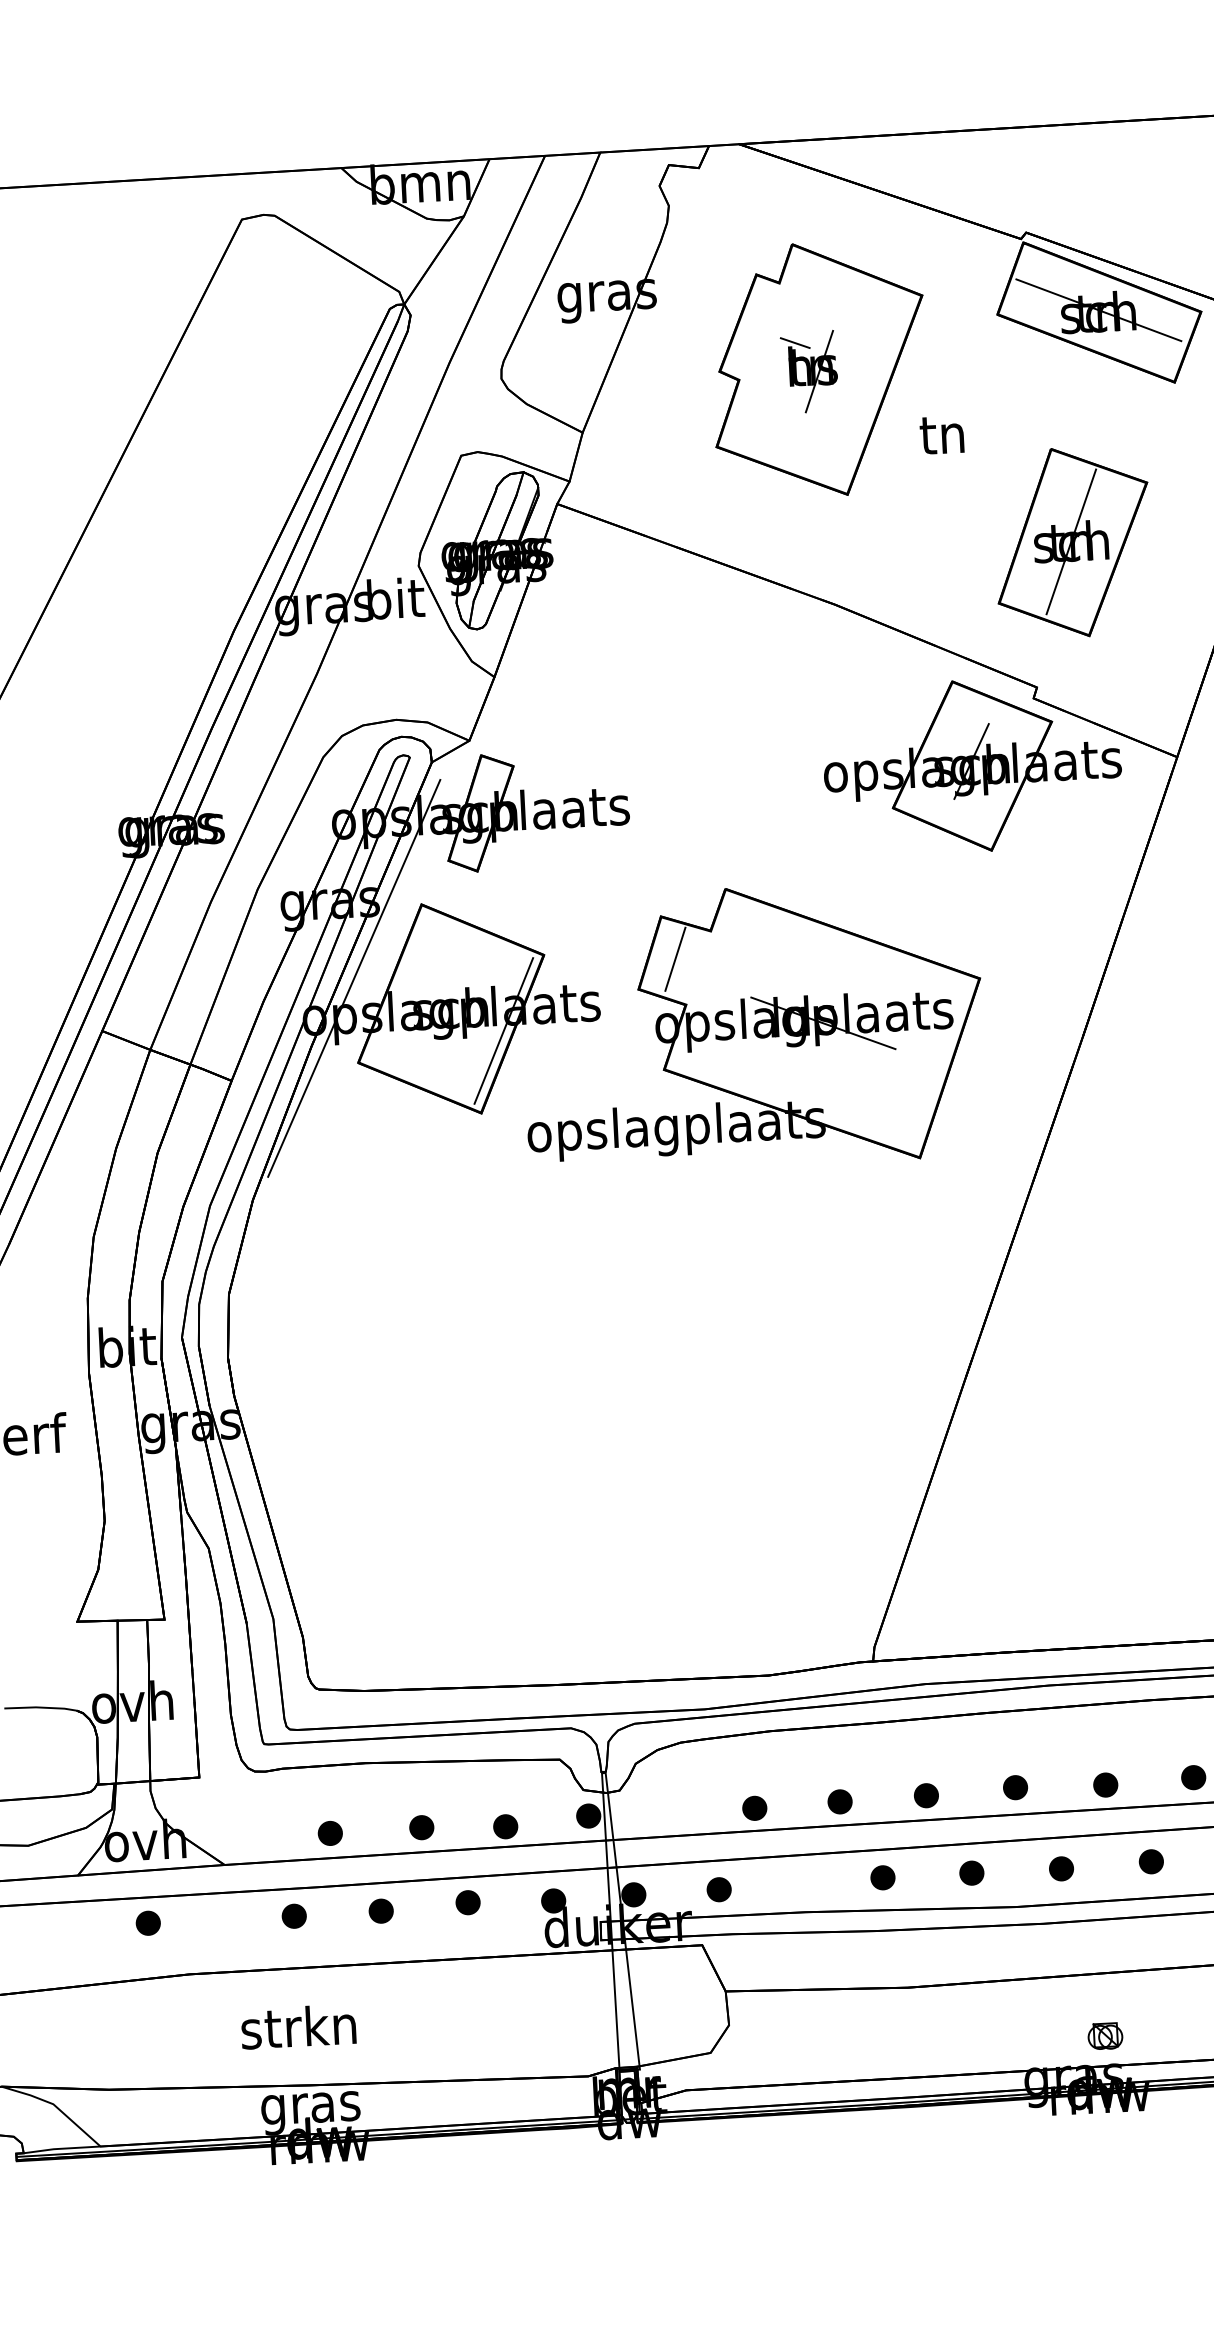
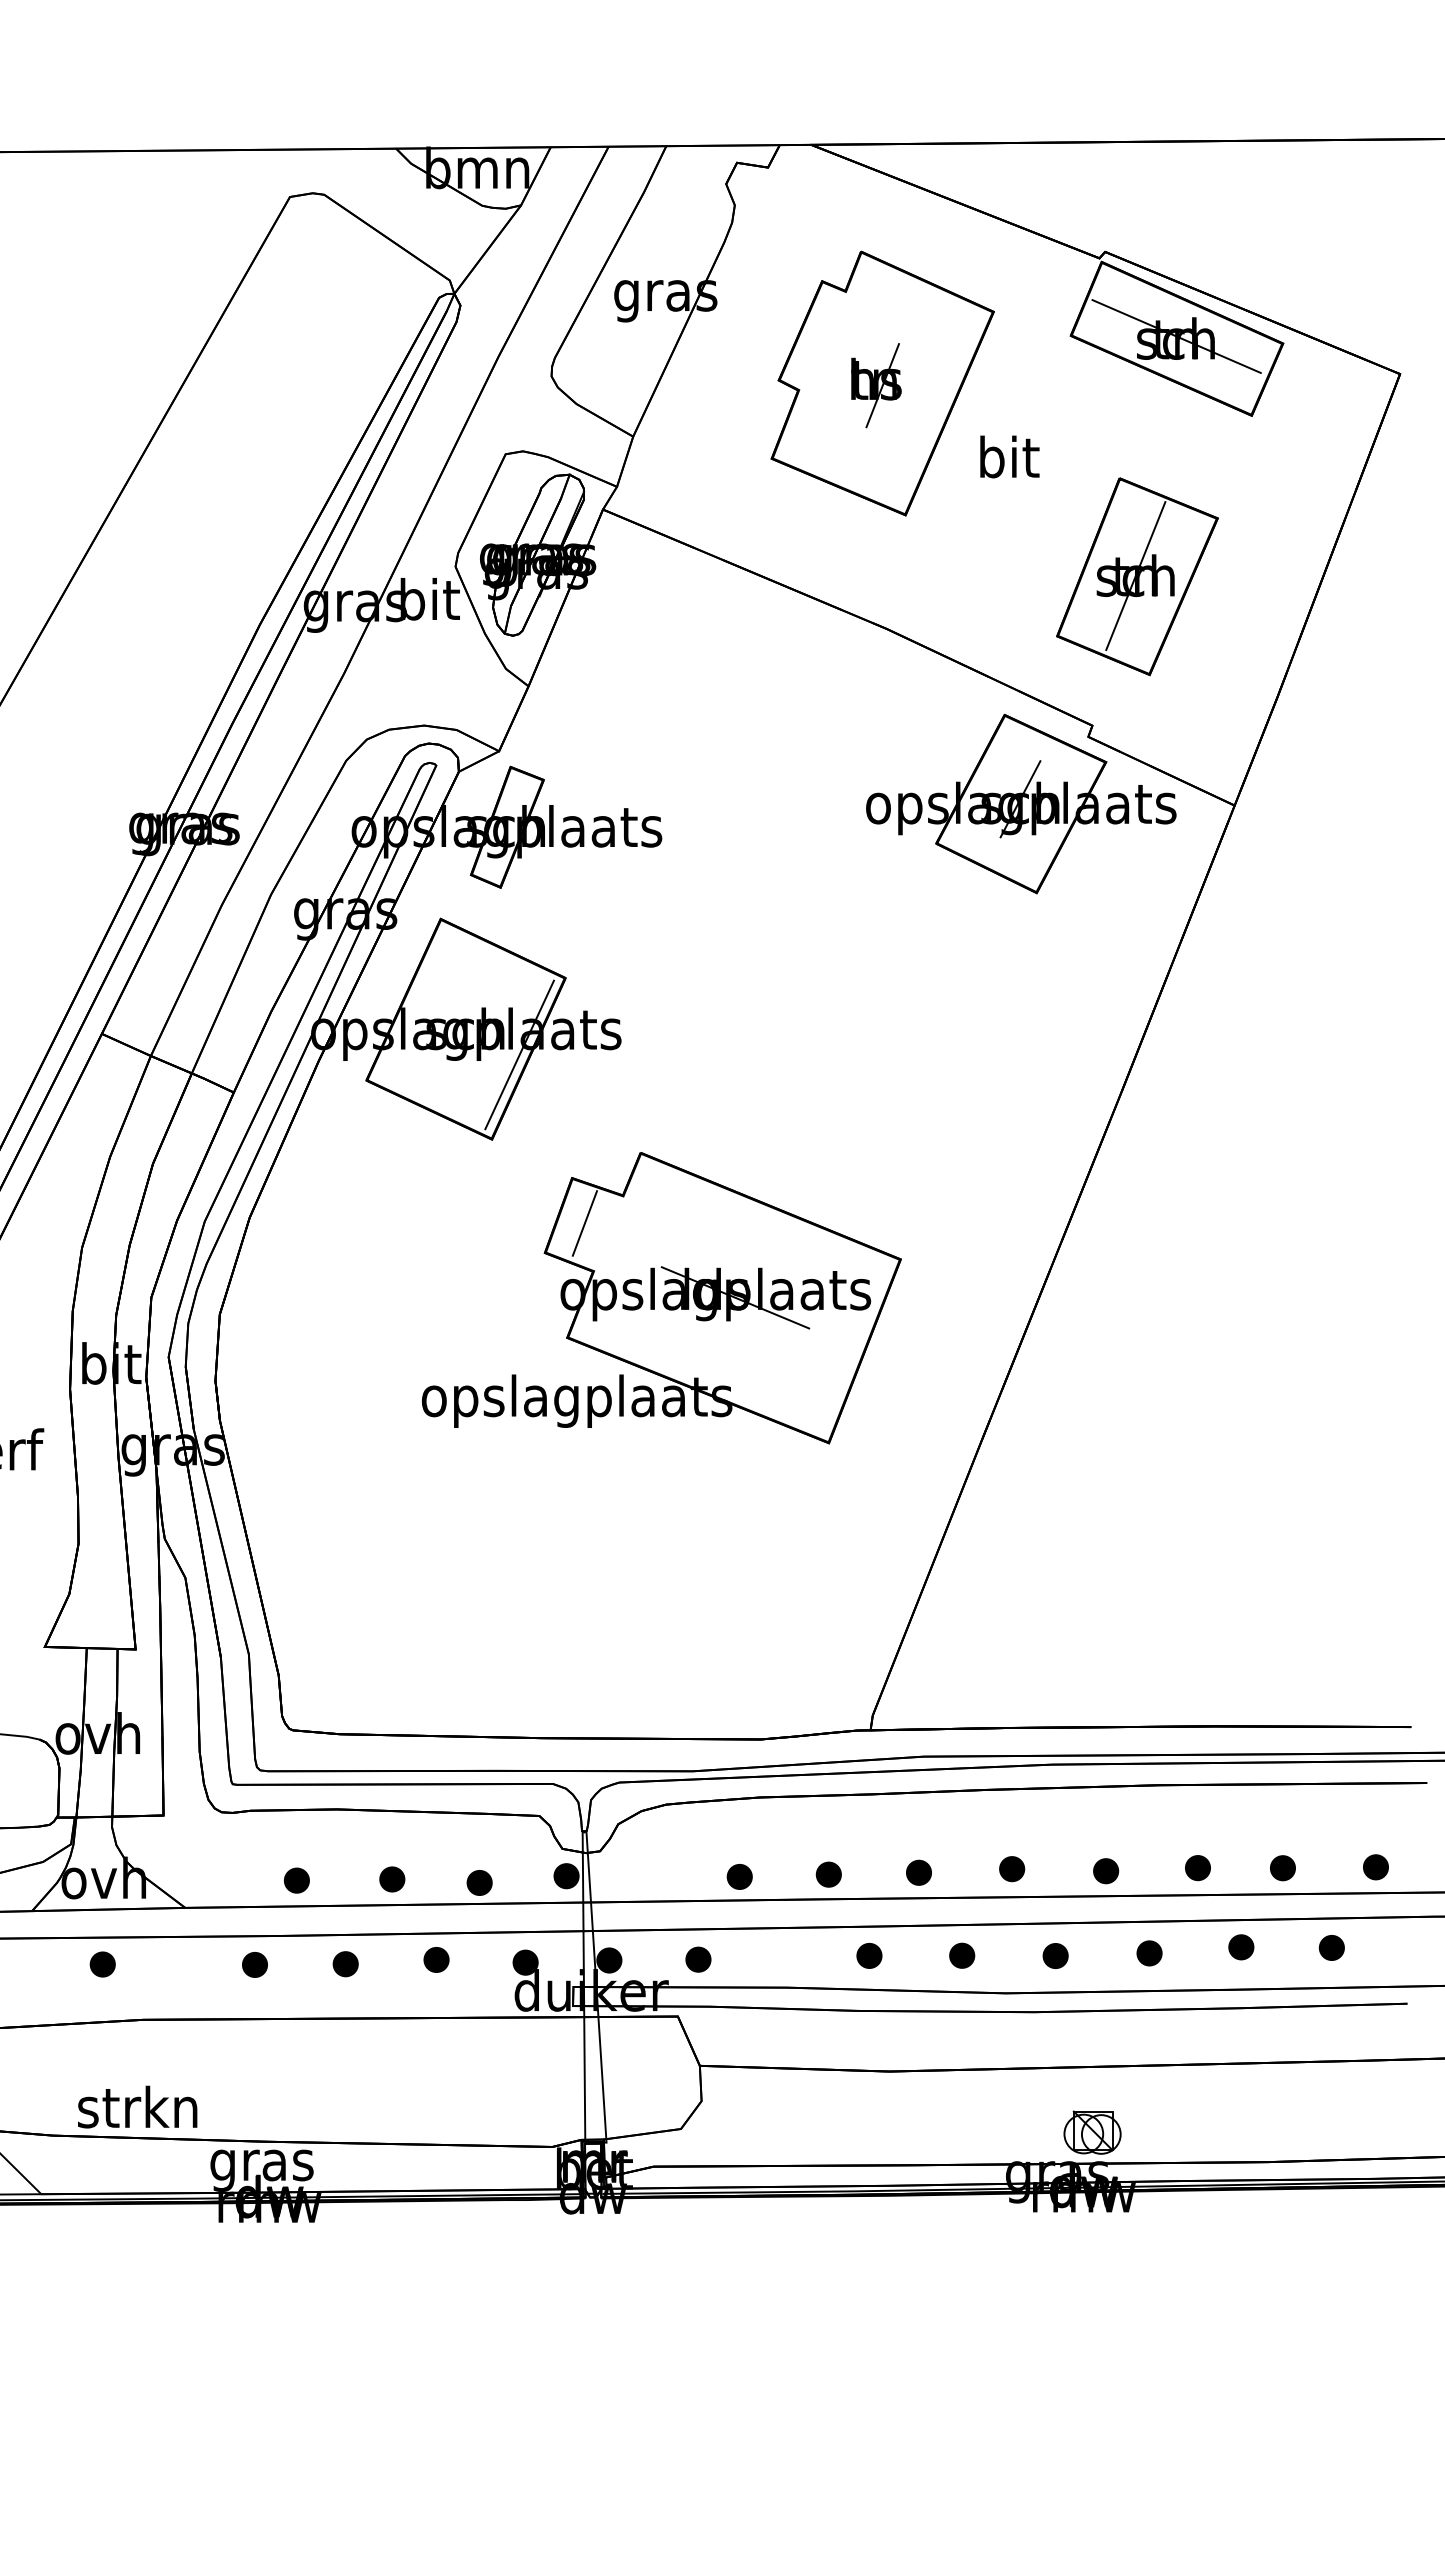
line: (794, 342) -> (858, 354), removed
text: (944, 433) -> (1009, 456), tn -> bit
line: (353, 978) -> (366, 992), removed
part: (752, 1027) -> (661, 1298), moved
text: (298, 2026) -> (137, 2106), moved
part: (1105, 2036) -> (1092, 2132), size x1.6

